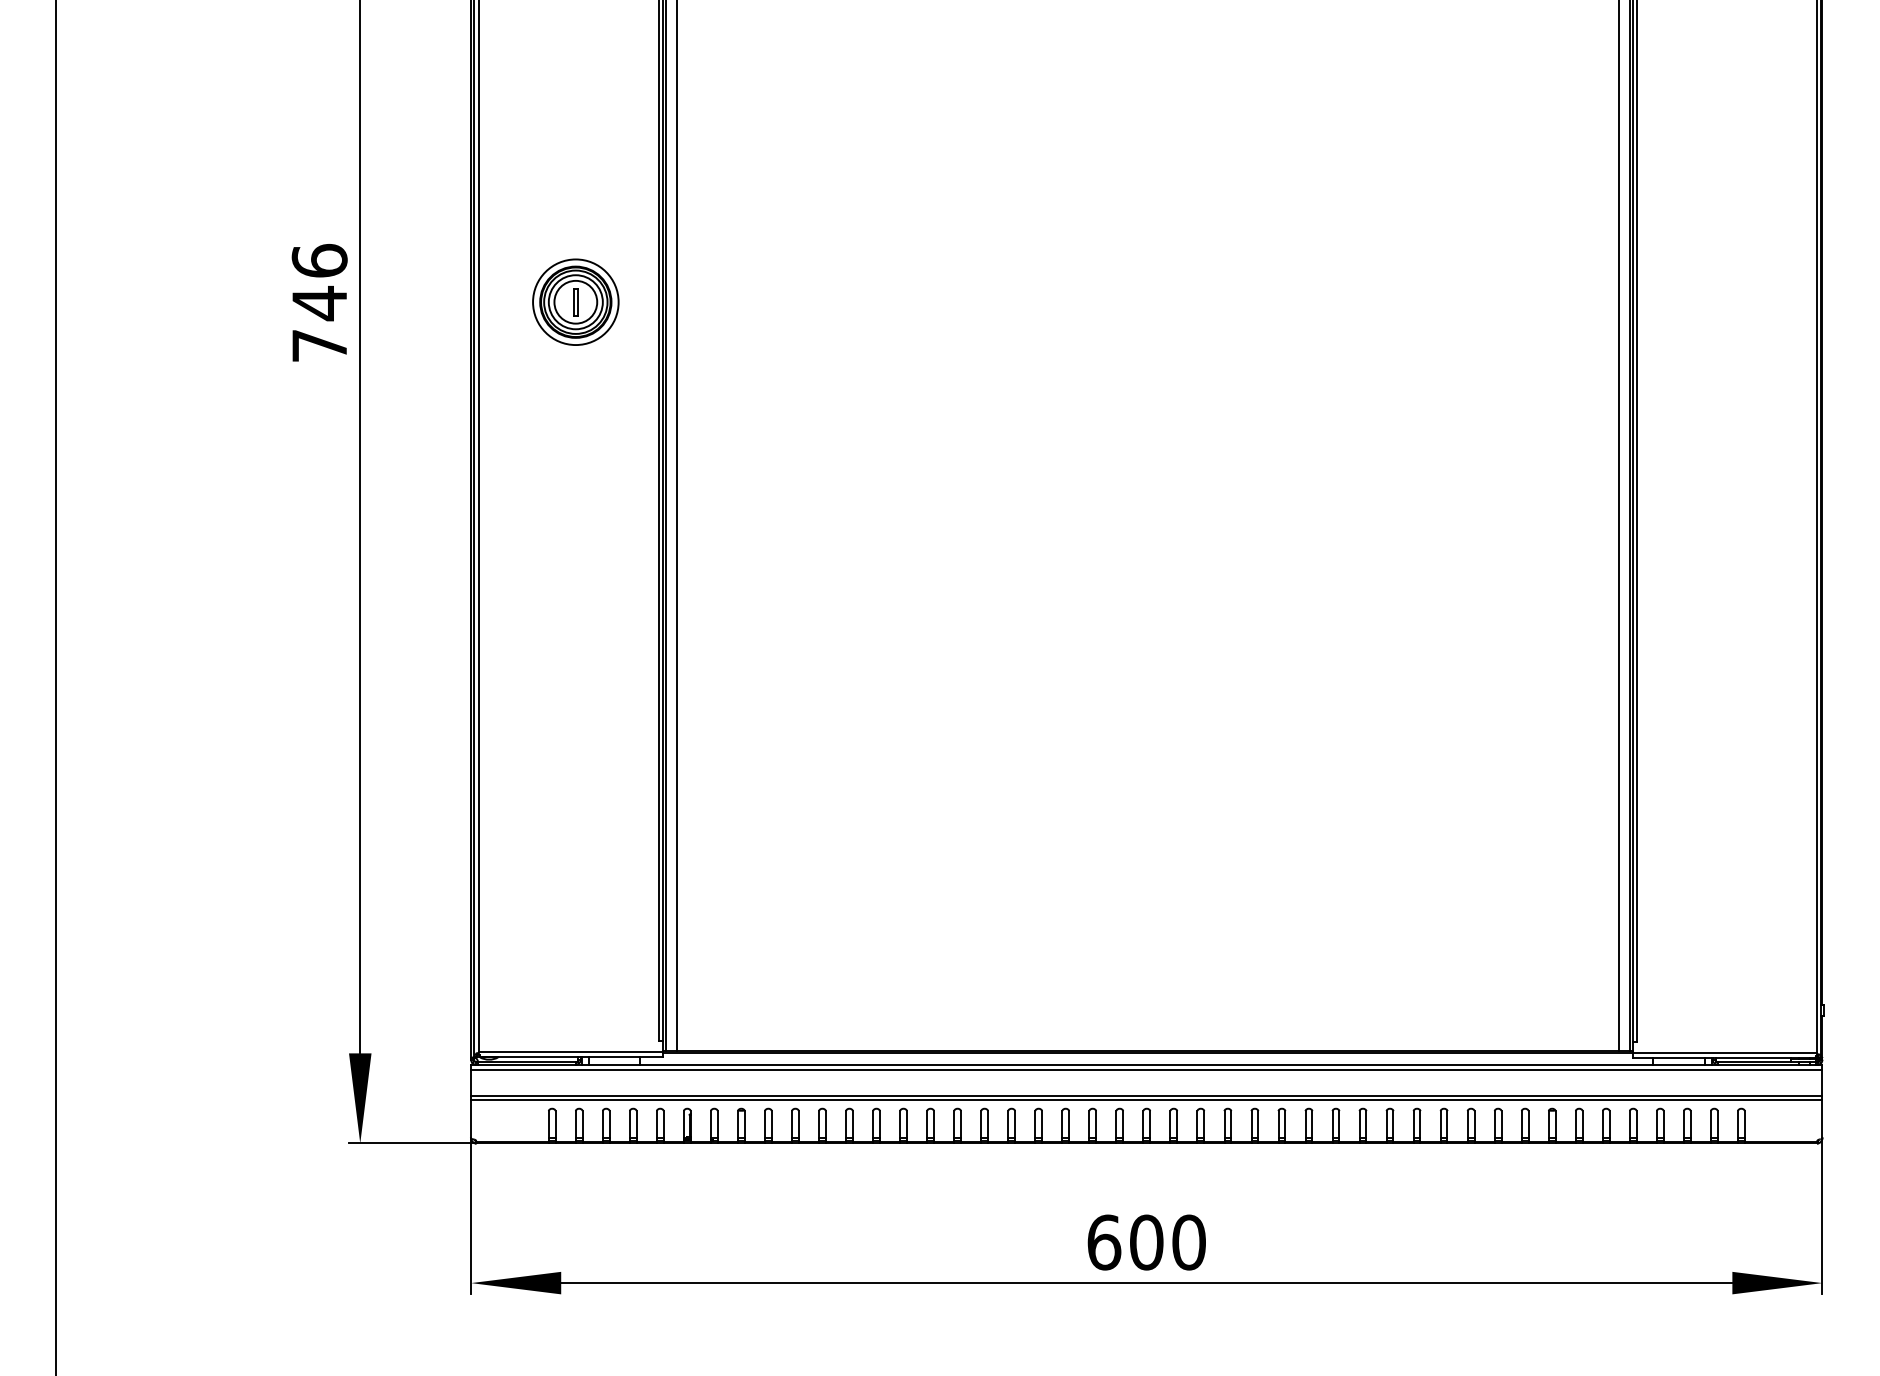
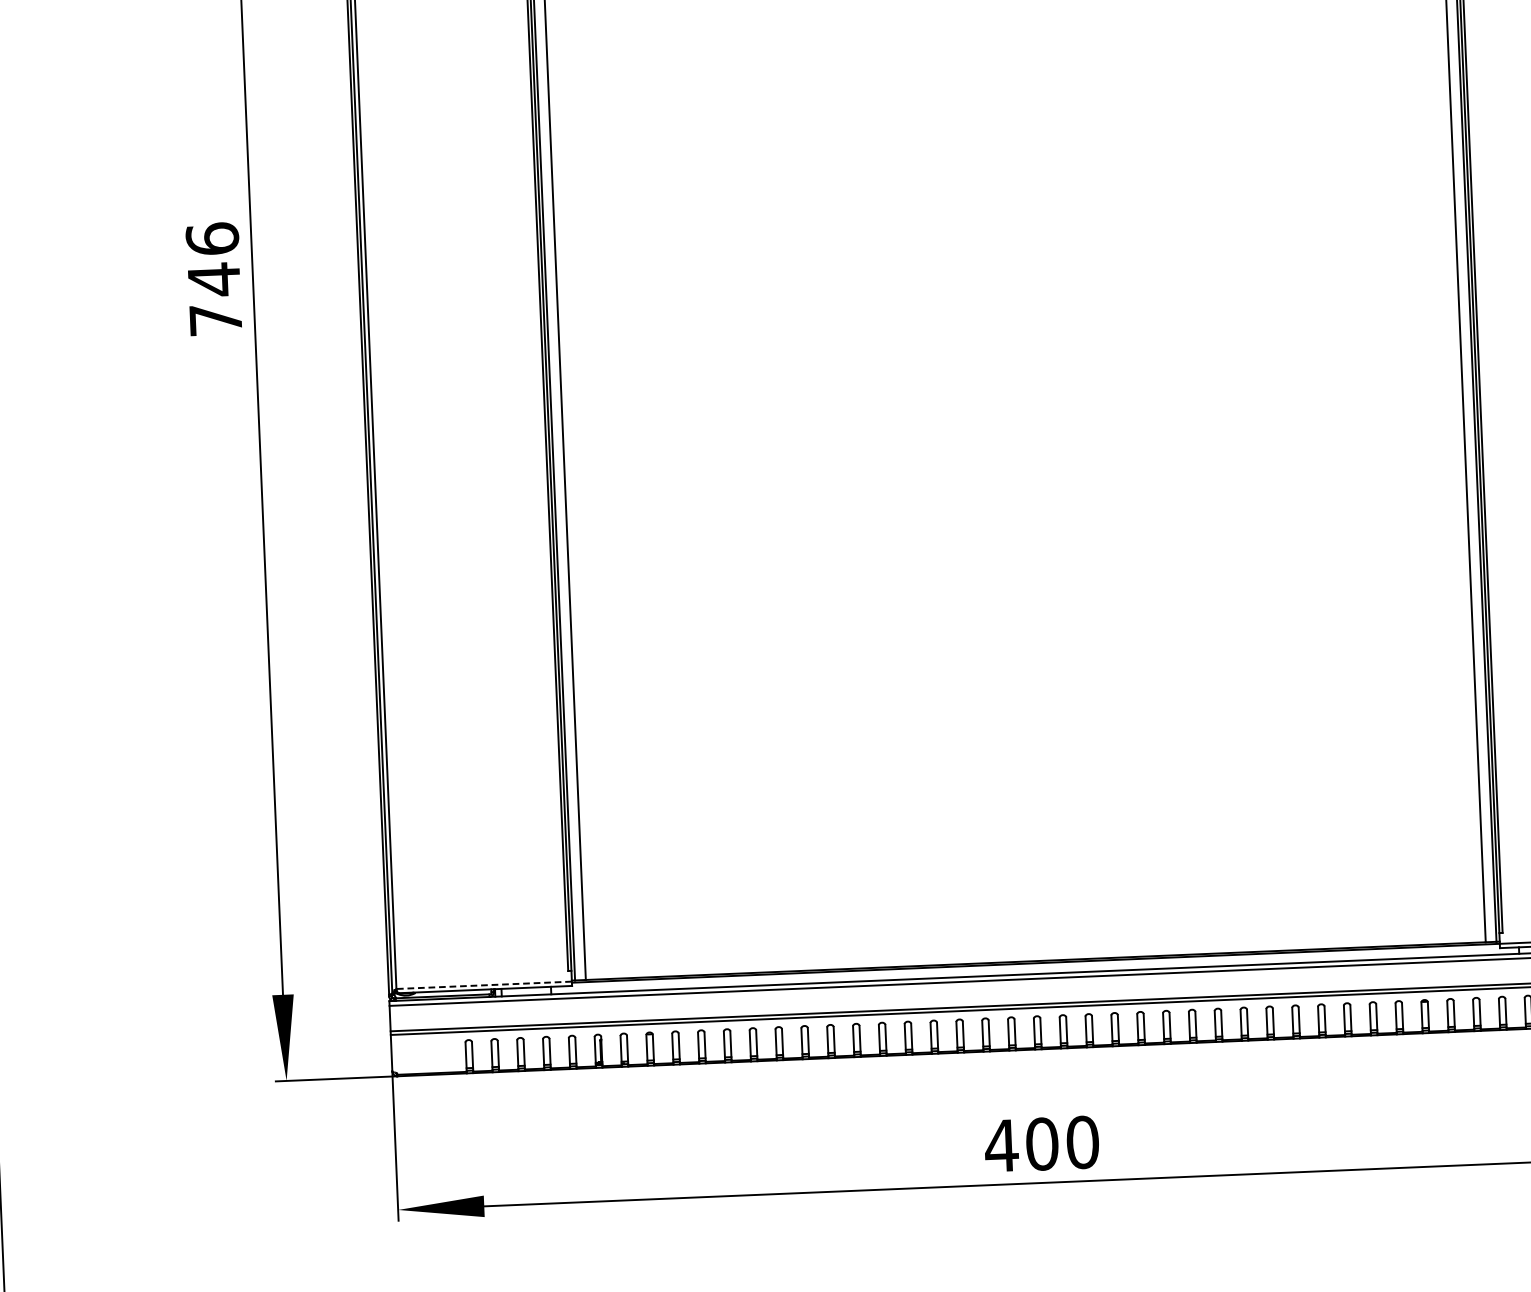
part: (575, 301) -> (458, 267), removed
line: (570, 1052) -> (483, 985), solid -> dashed
text: (1103, 1242) -> (1001, 1145), 600 -> 400

